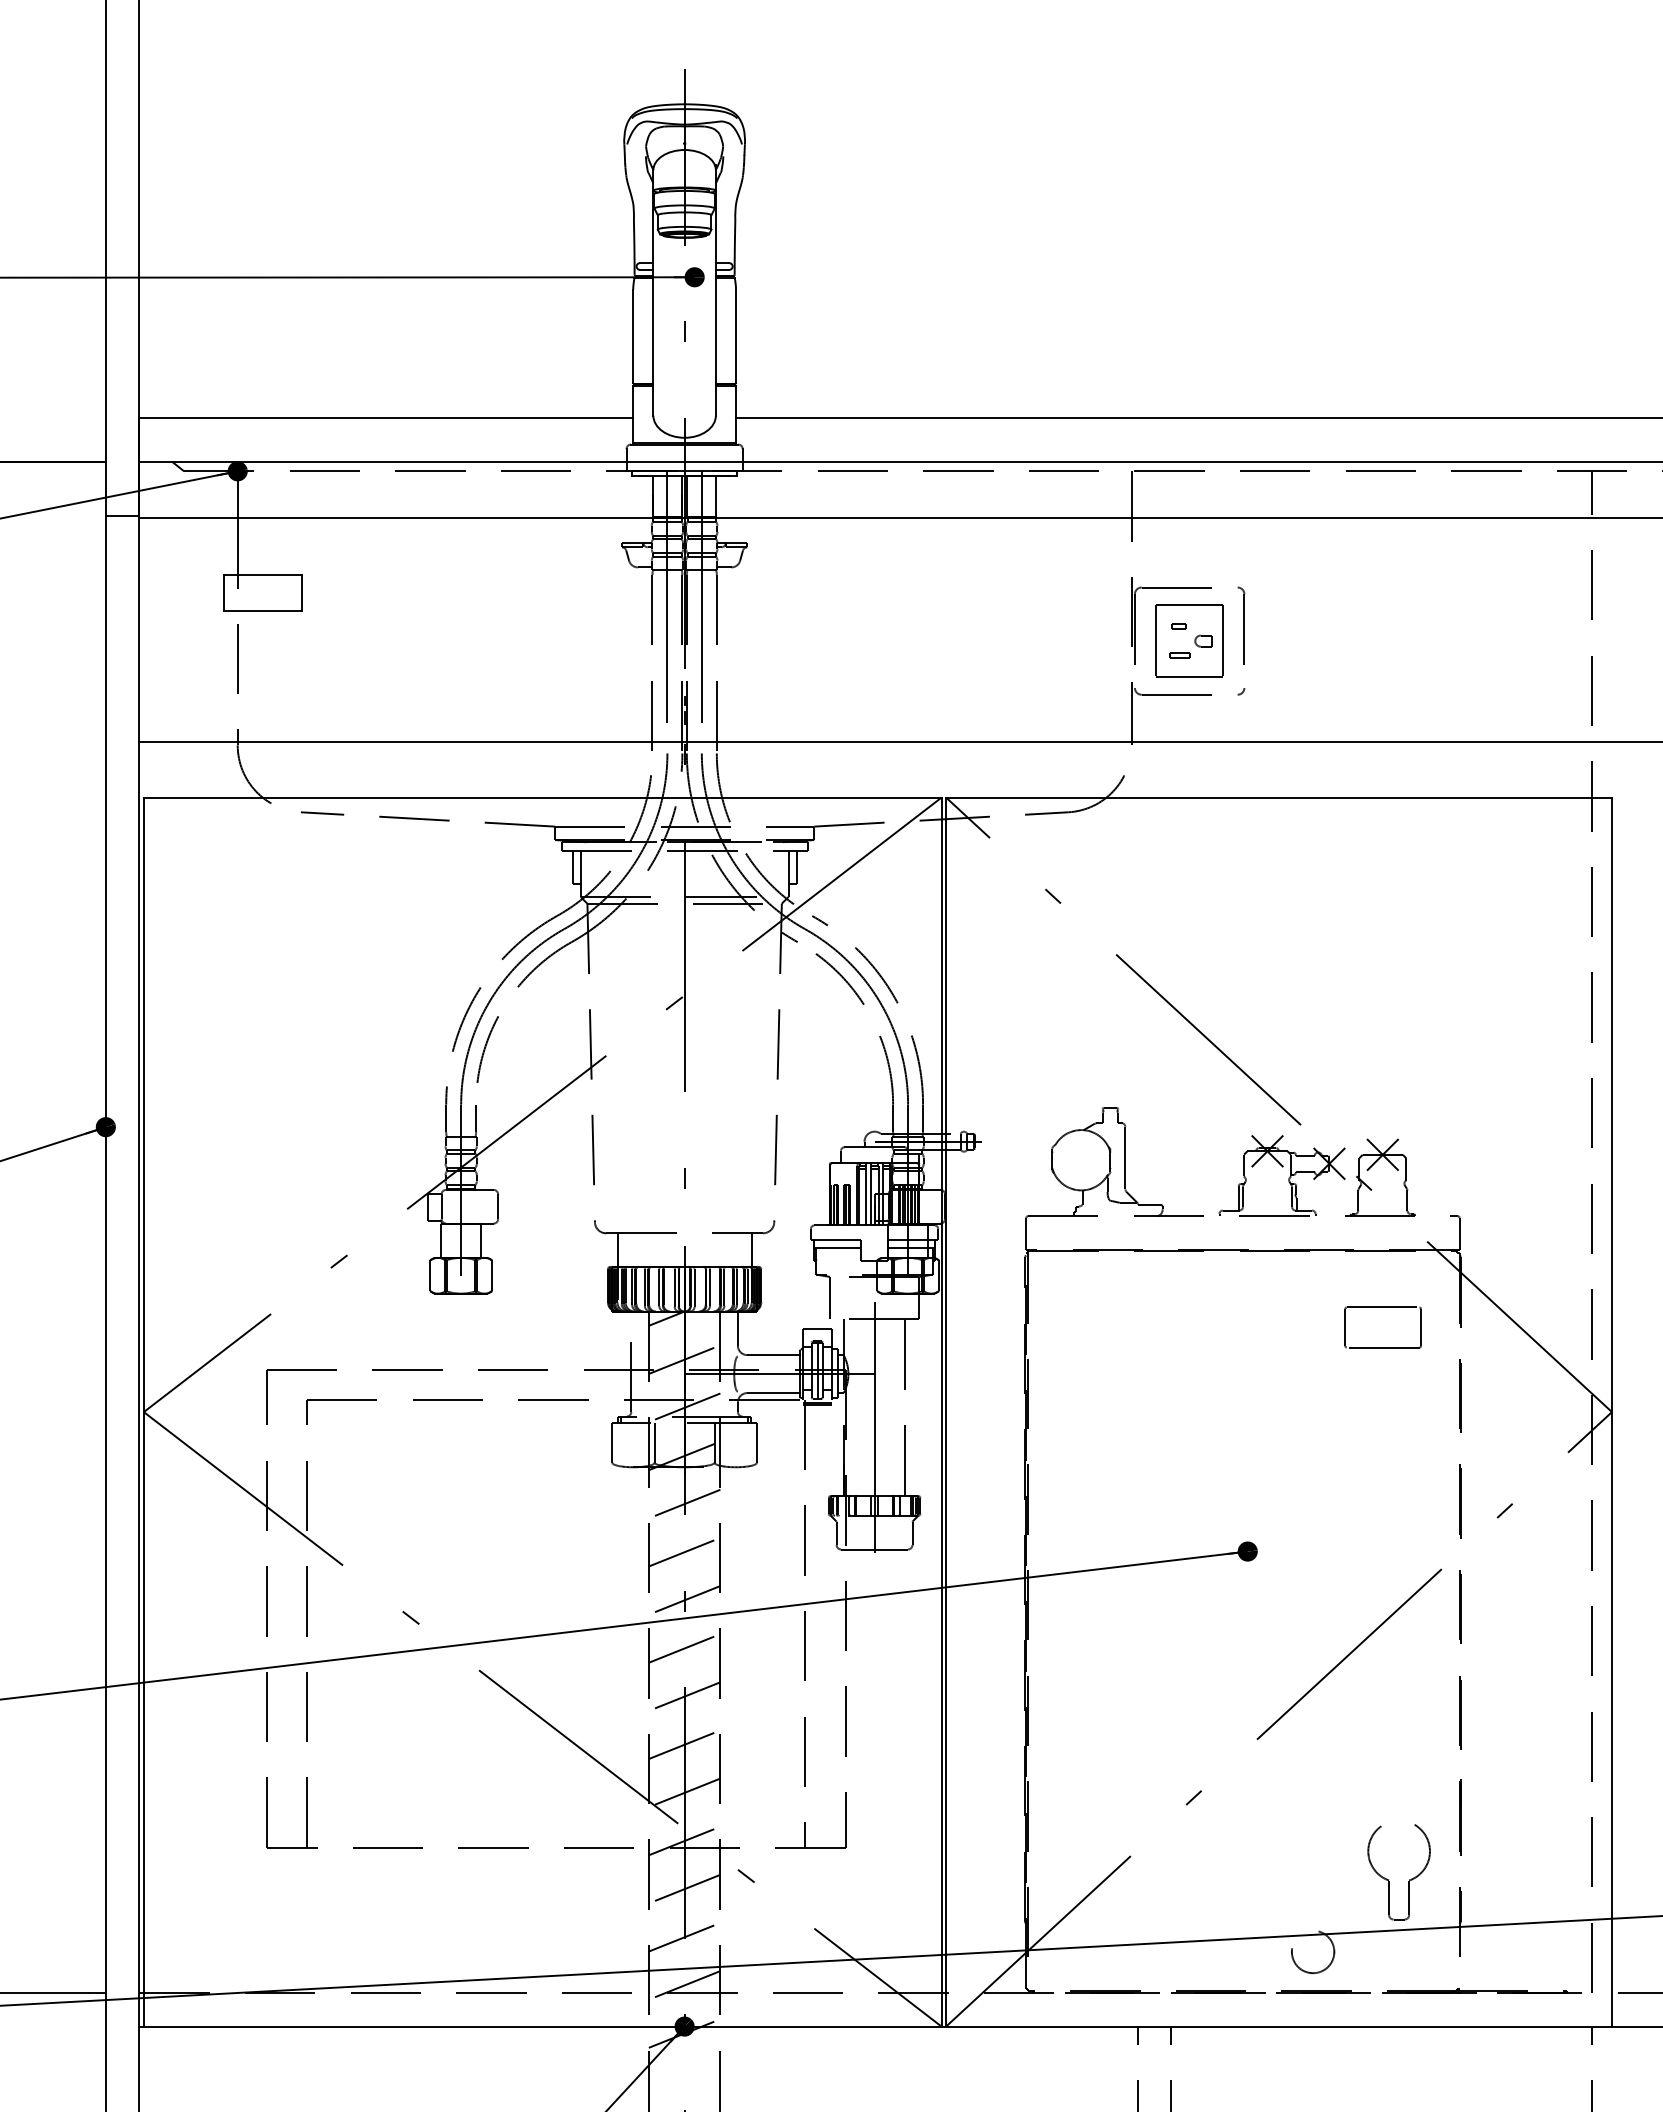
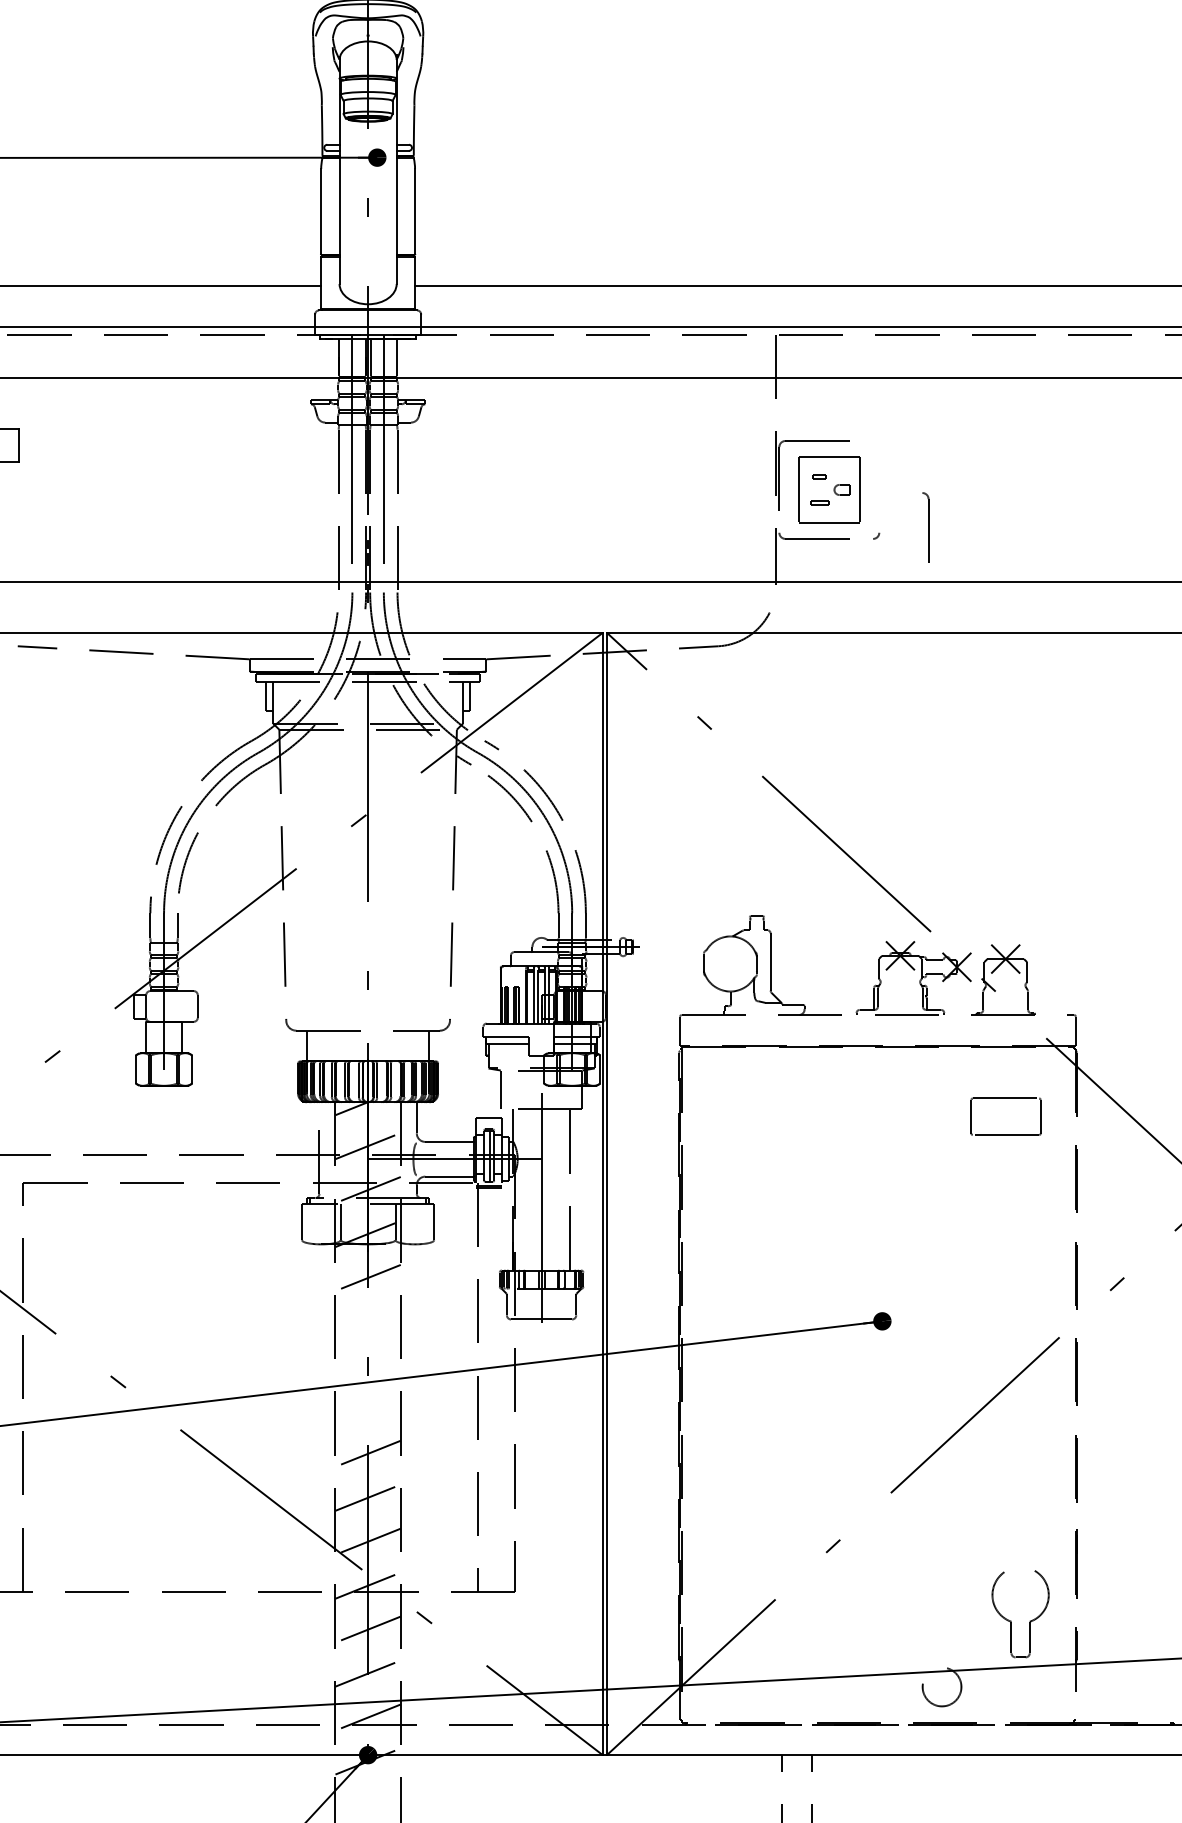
part: (1241, 625) -> (925, 527), moved
line: (684, 1551) -> (368, 1321), removed
line: (684, 1600) -> (368, 1366), removed
line: (684, 1648) -> (368, 1409), removed

